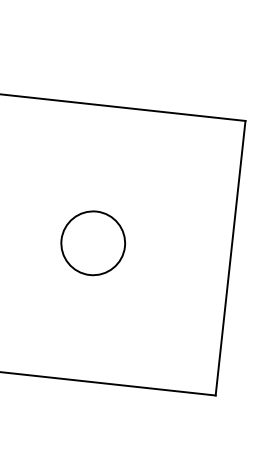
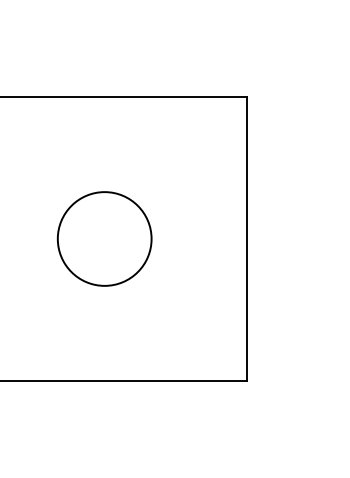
circle: (93, 242) -> (104, 238), size x1.43

